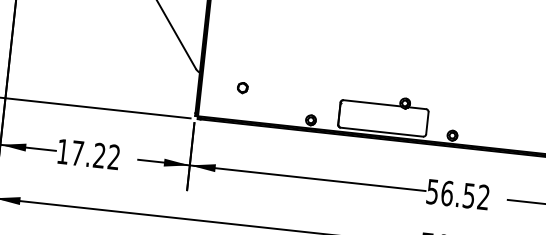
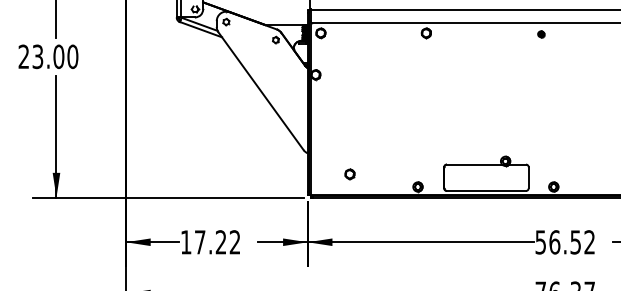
part: (242, 88) -> (349, 174), moved

